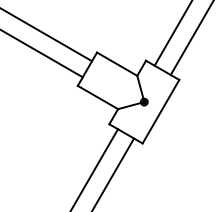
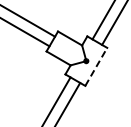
line: (161, 111) -> (96, 66), solid -> dashed

